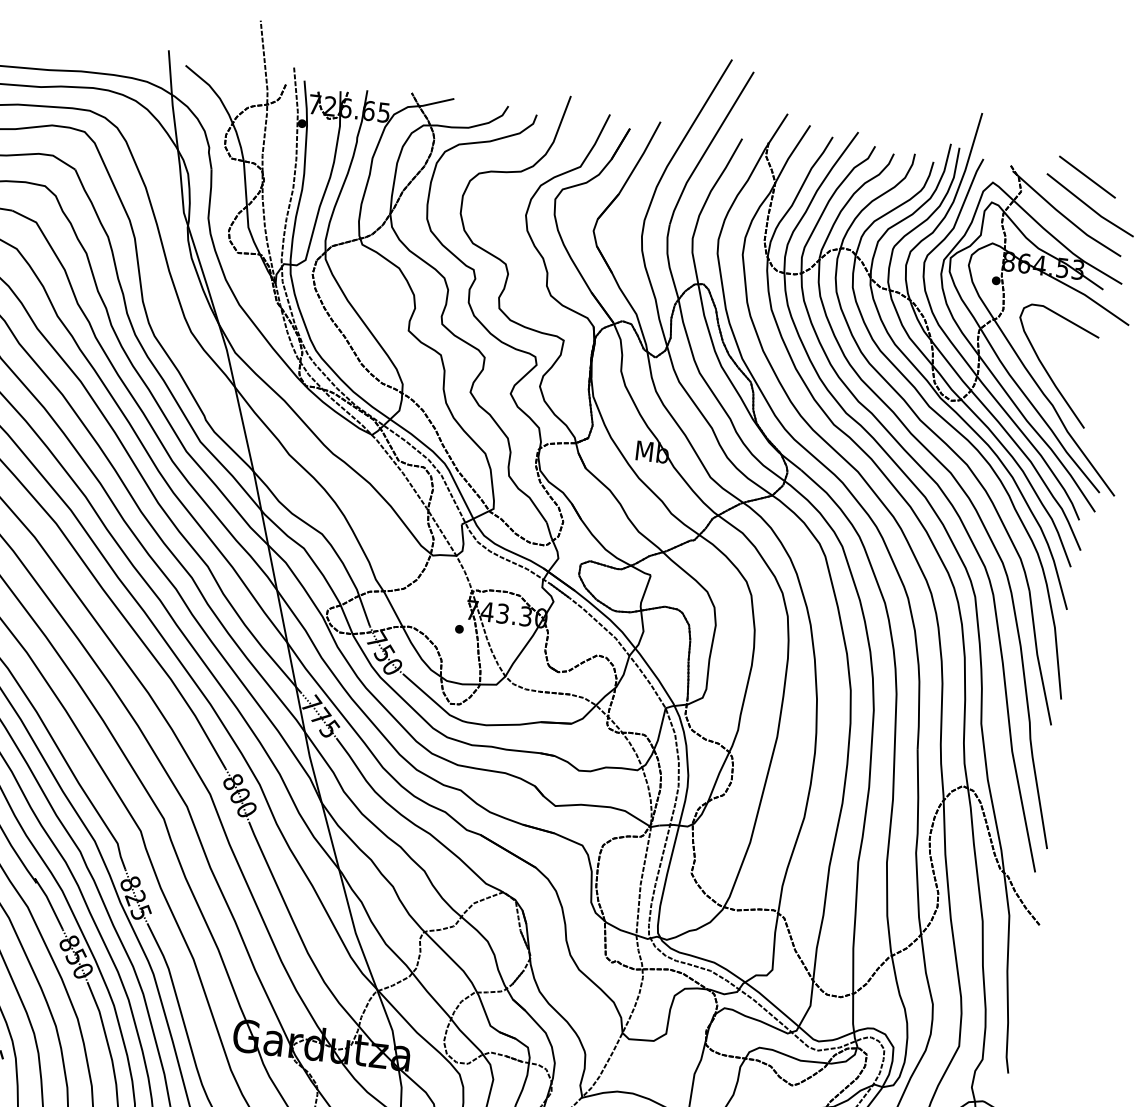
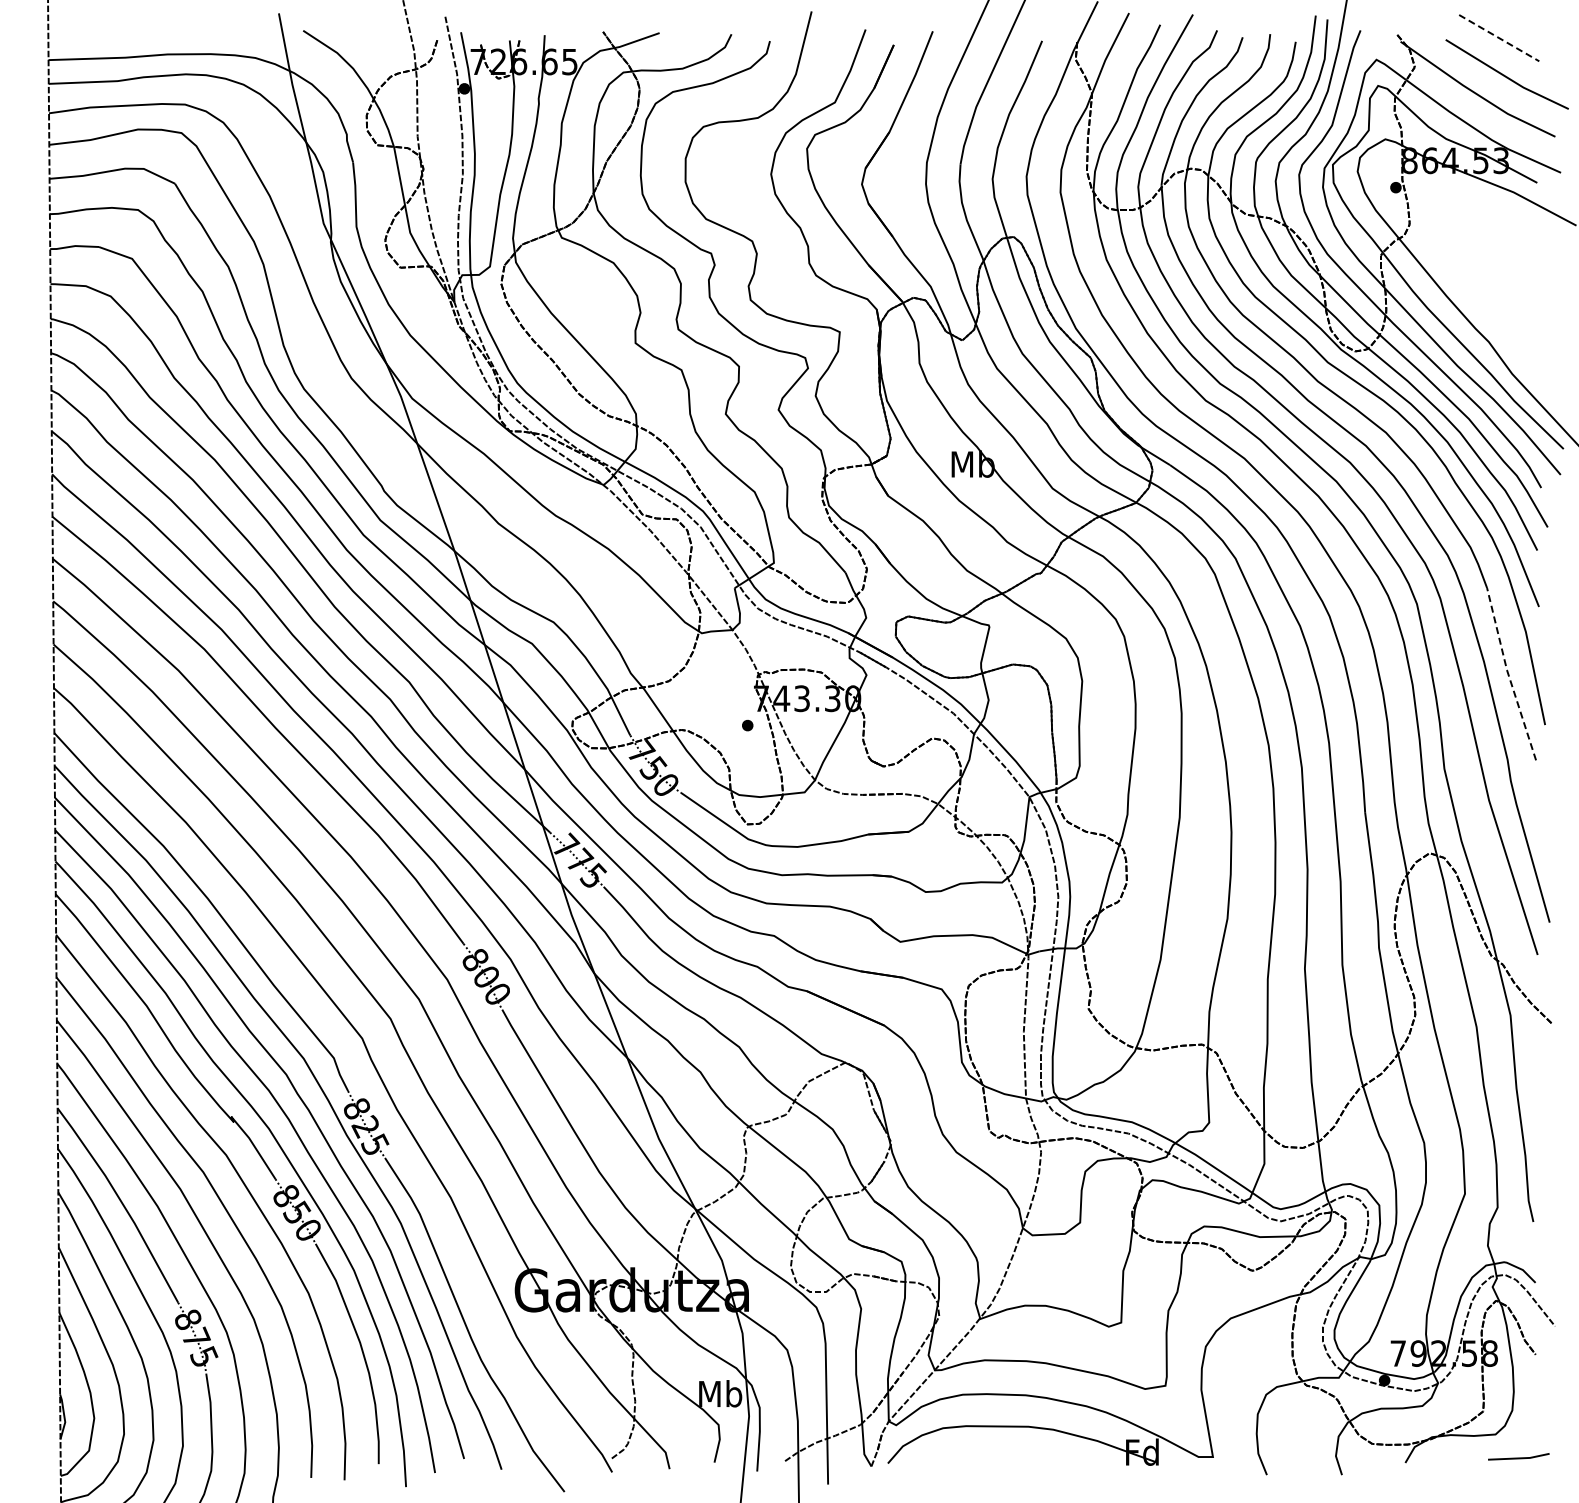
line: (1087, 177) -> (1499, 38), solid -> dashed
curve: (1046, 370) -> (1475, 296), removed
line: (1038, 657) -> (1508, 673), solid -> dashed

